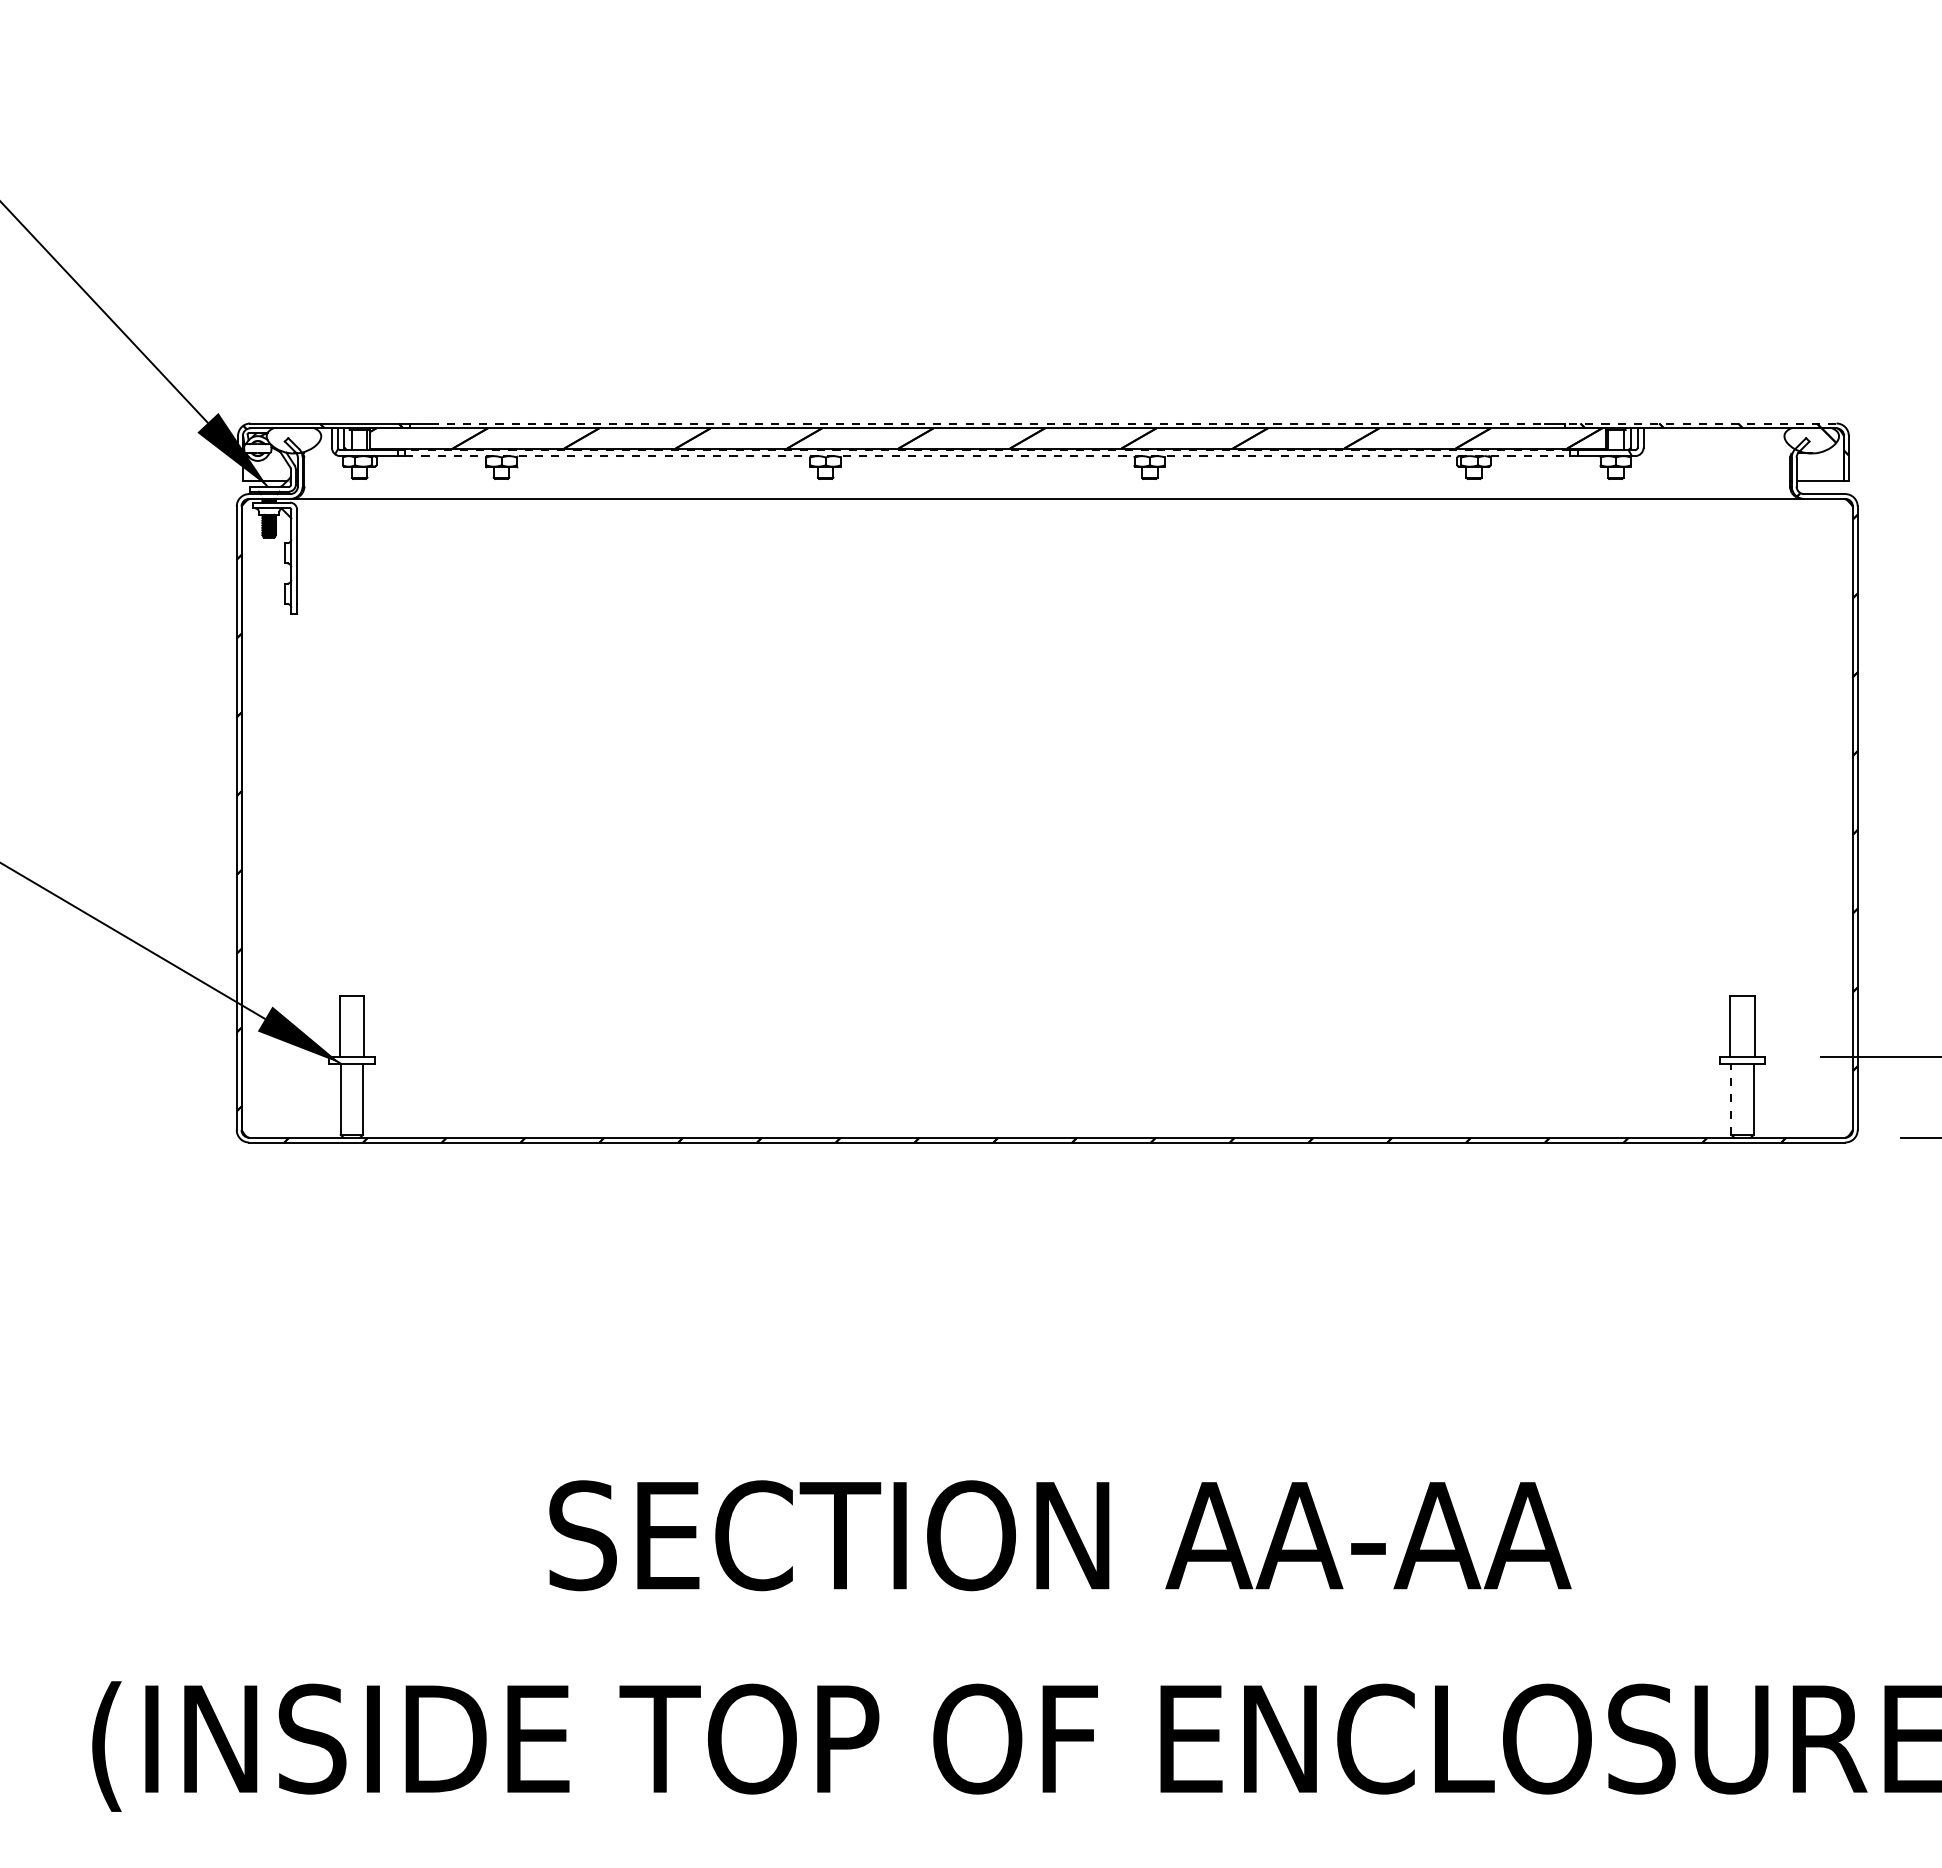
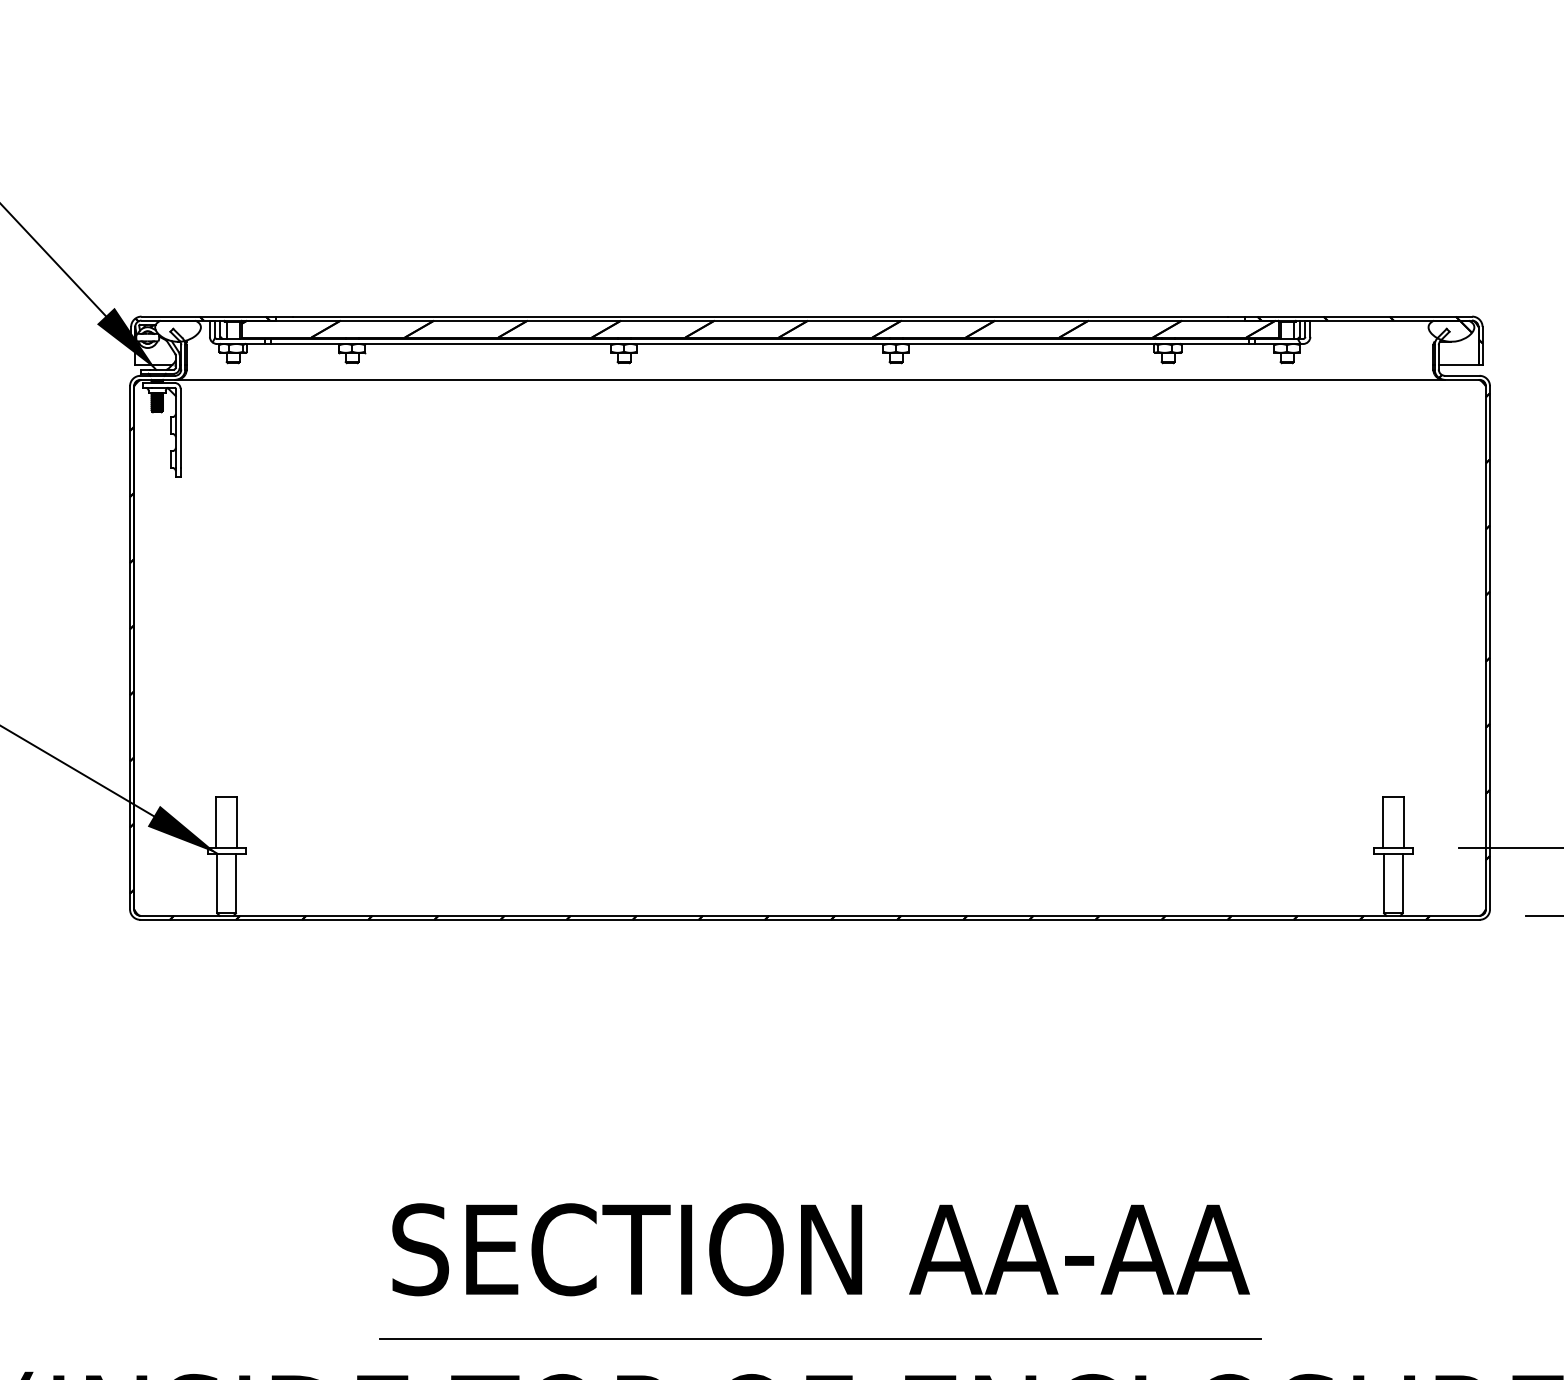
line: (988, 423) -> (760, 316), dashed -> solid
line: (1700, 423) -> (1358, 316), dashed -> solid
line: (987, 450) -> (759, 339), dashed -> solid
line: (988, 456) -> (760, 344), dashed -> solid
line: (1731, 1099) -> (1384, 883), dashed -> solid
line: (1059, 1641) -> (820, 1338), added

